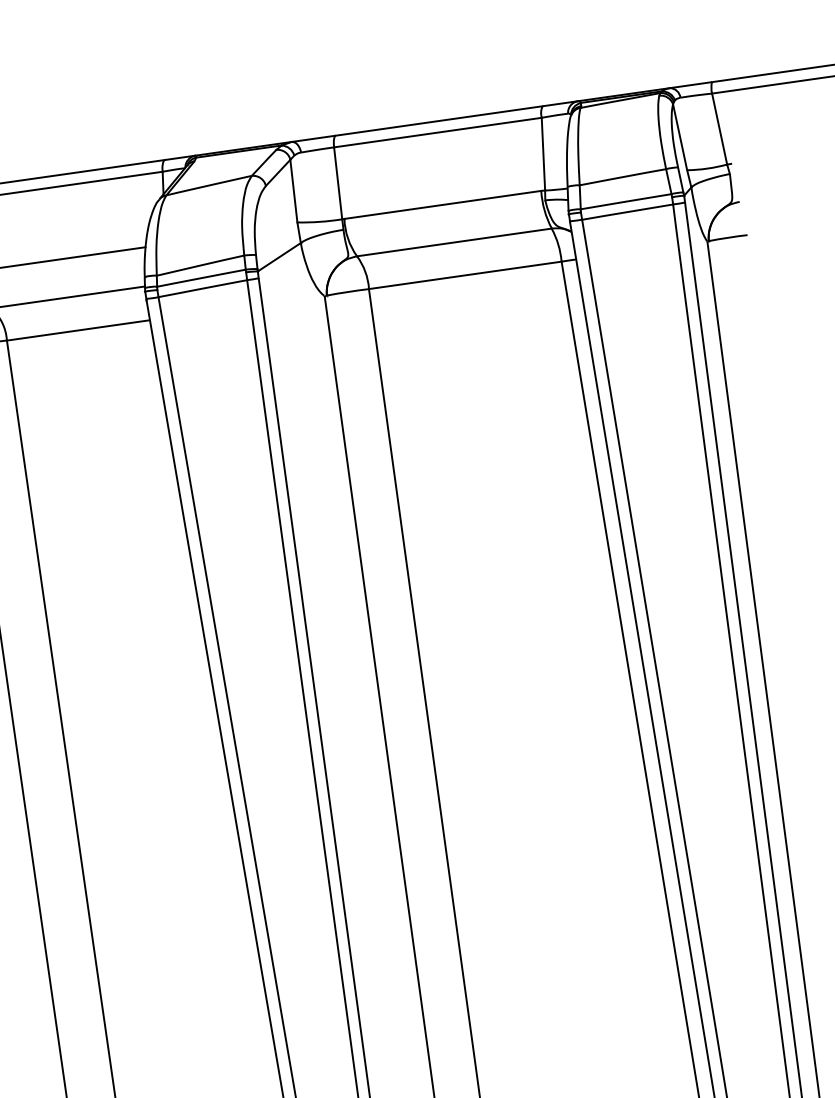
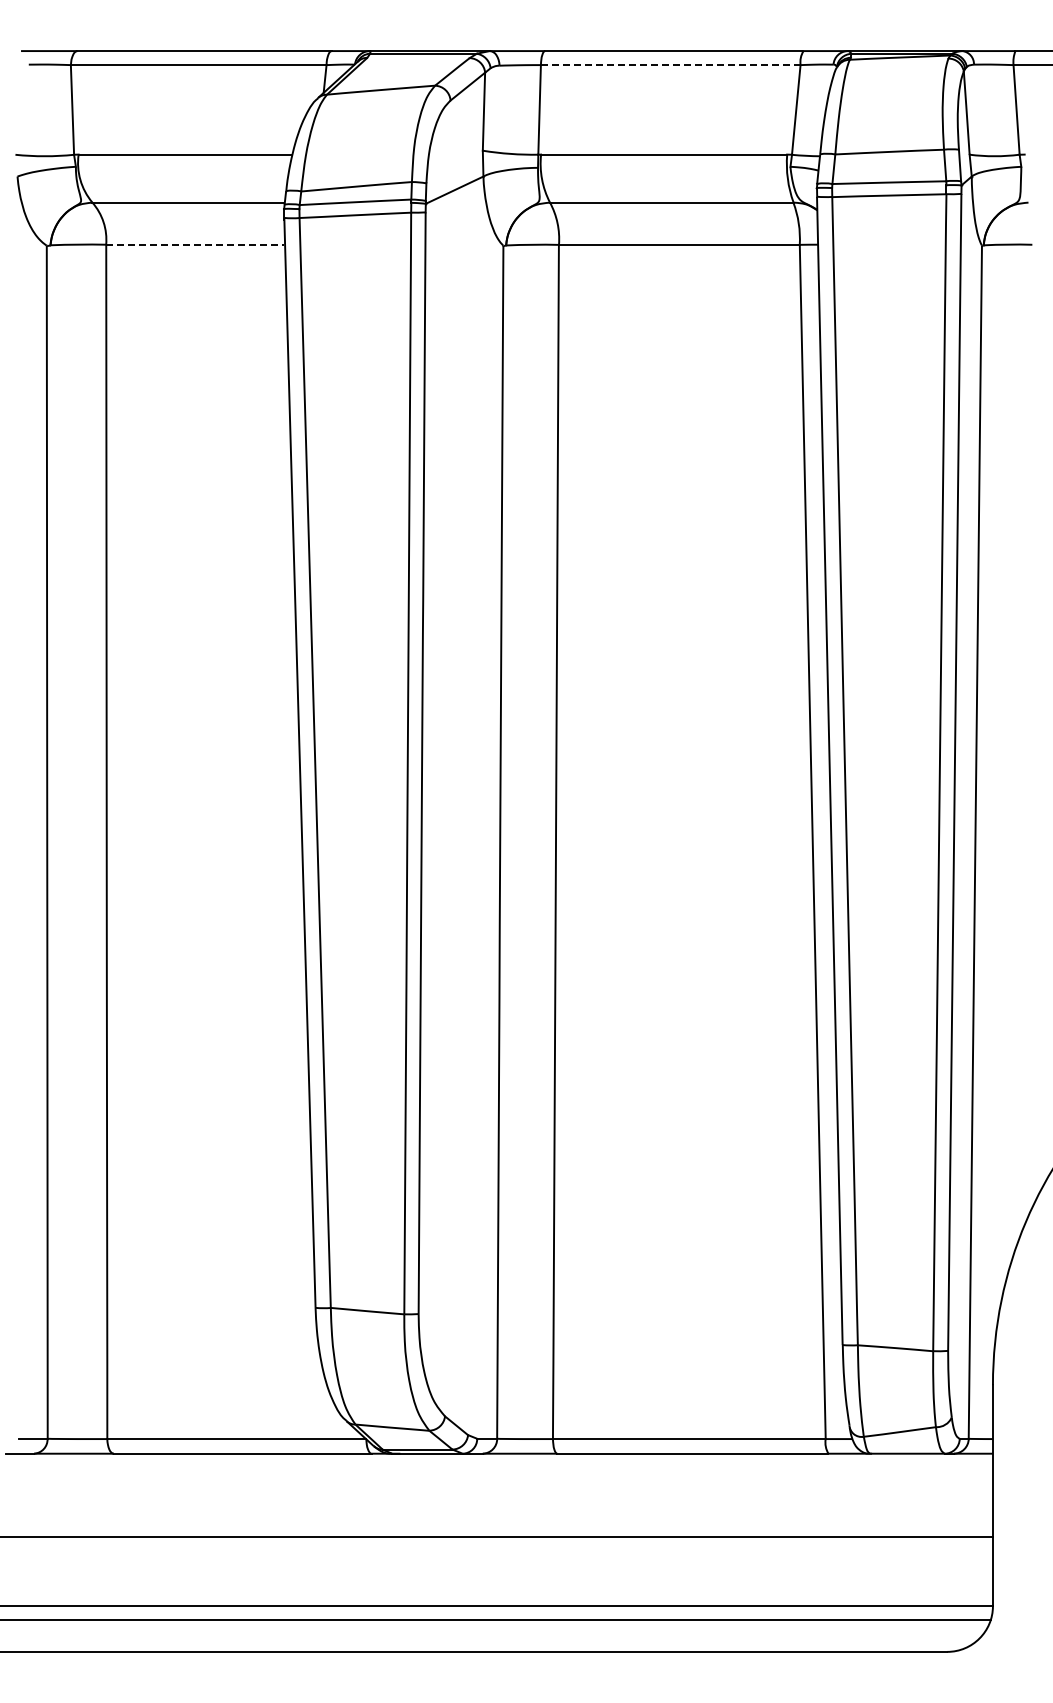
line: (437, 132) -> (670, 65), solid -> dashed
line: (78, 330) -> (195, 244), solid -> dashed

